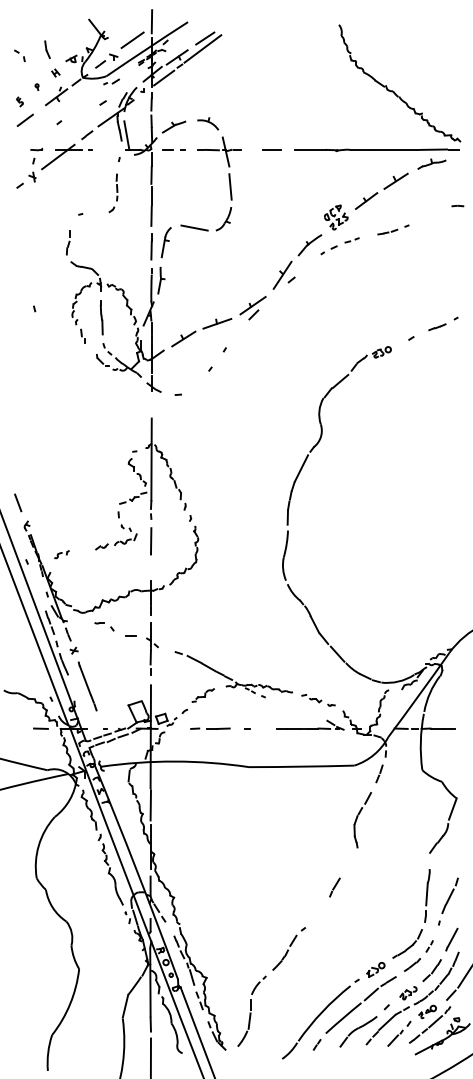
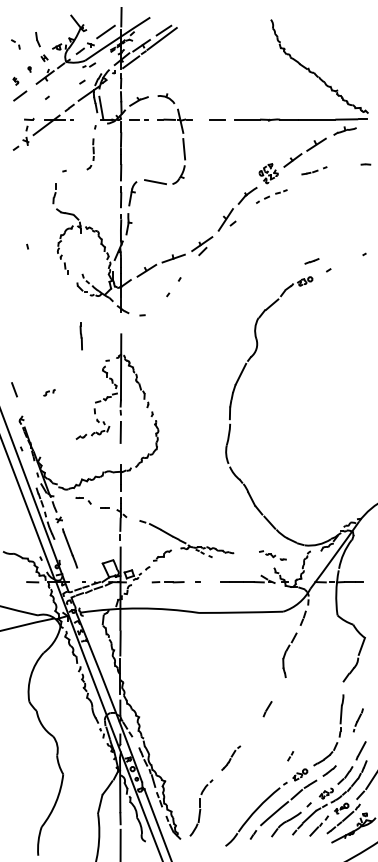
part: (393, 229) -> (314, 170), moved
line: (101, 317) -> (81, 335), moved
line: (437, 327) -> (312, 261), moved
line: (18, 502) -> (14, 389), moved
part: (61, 554) -> (49, 392), moved
part: (318, 700) -> (272, 555), moved
part: (448, 901) -> (358, 720), size x0.6
line: (428, 946) -> (289, 756), moved
part: (289, 948) -> (231, 757), size x0.7

